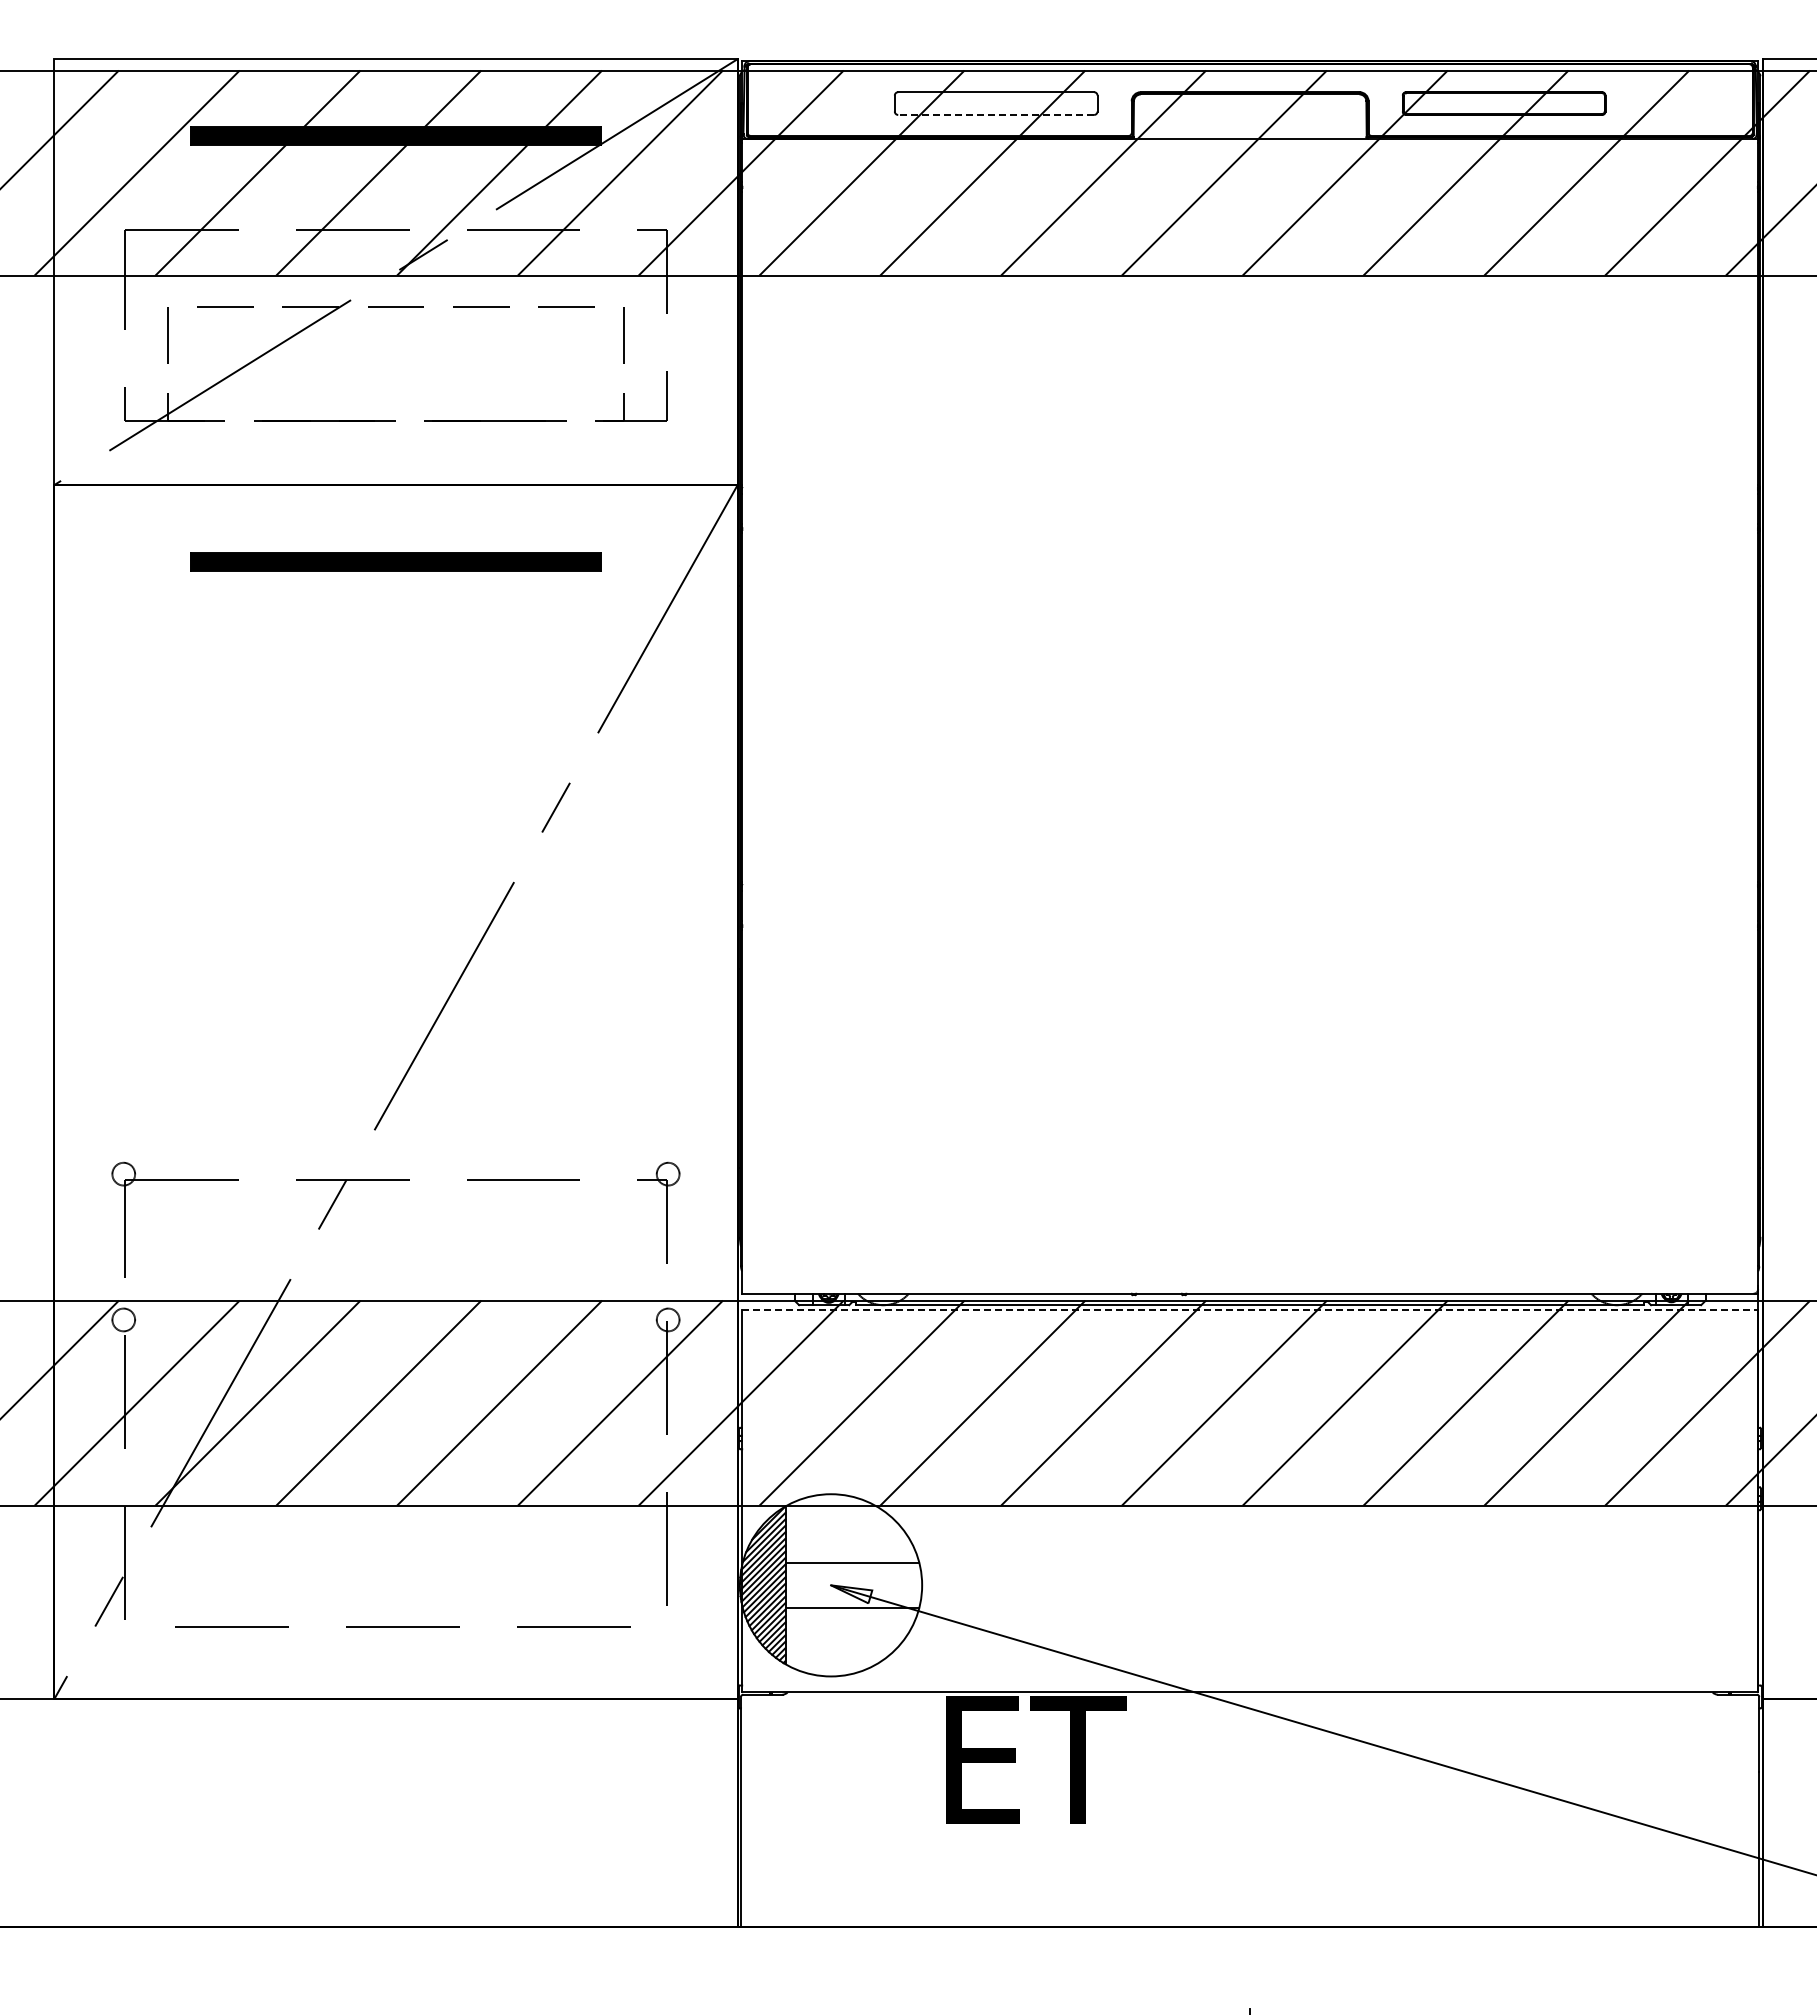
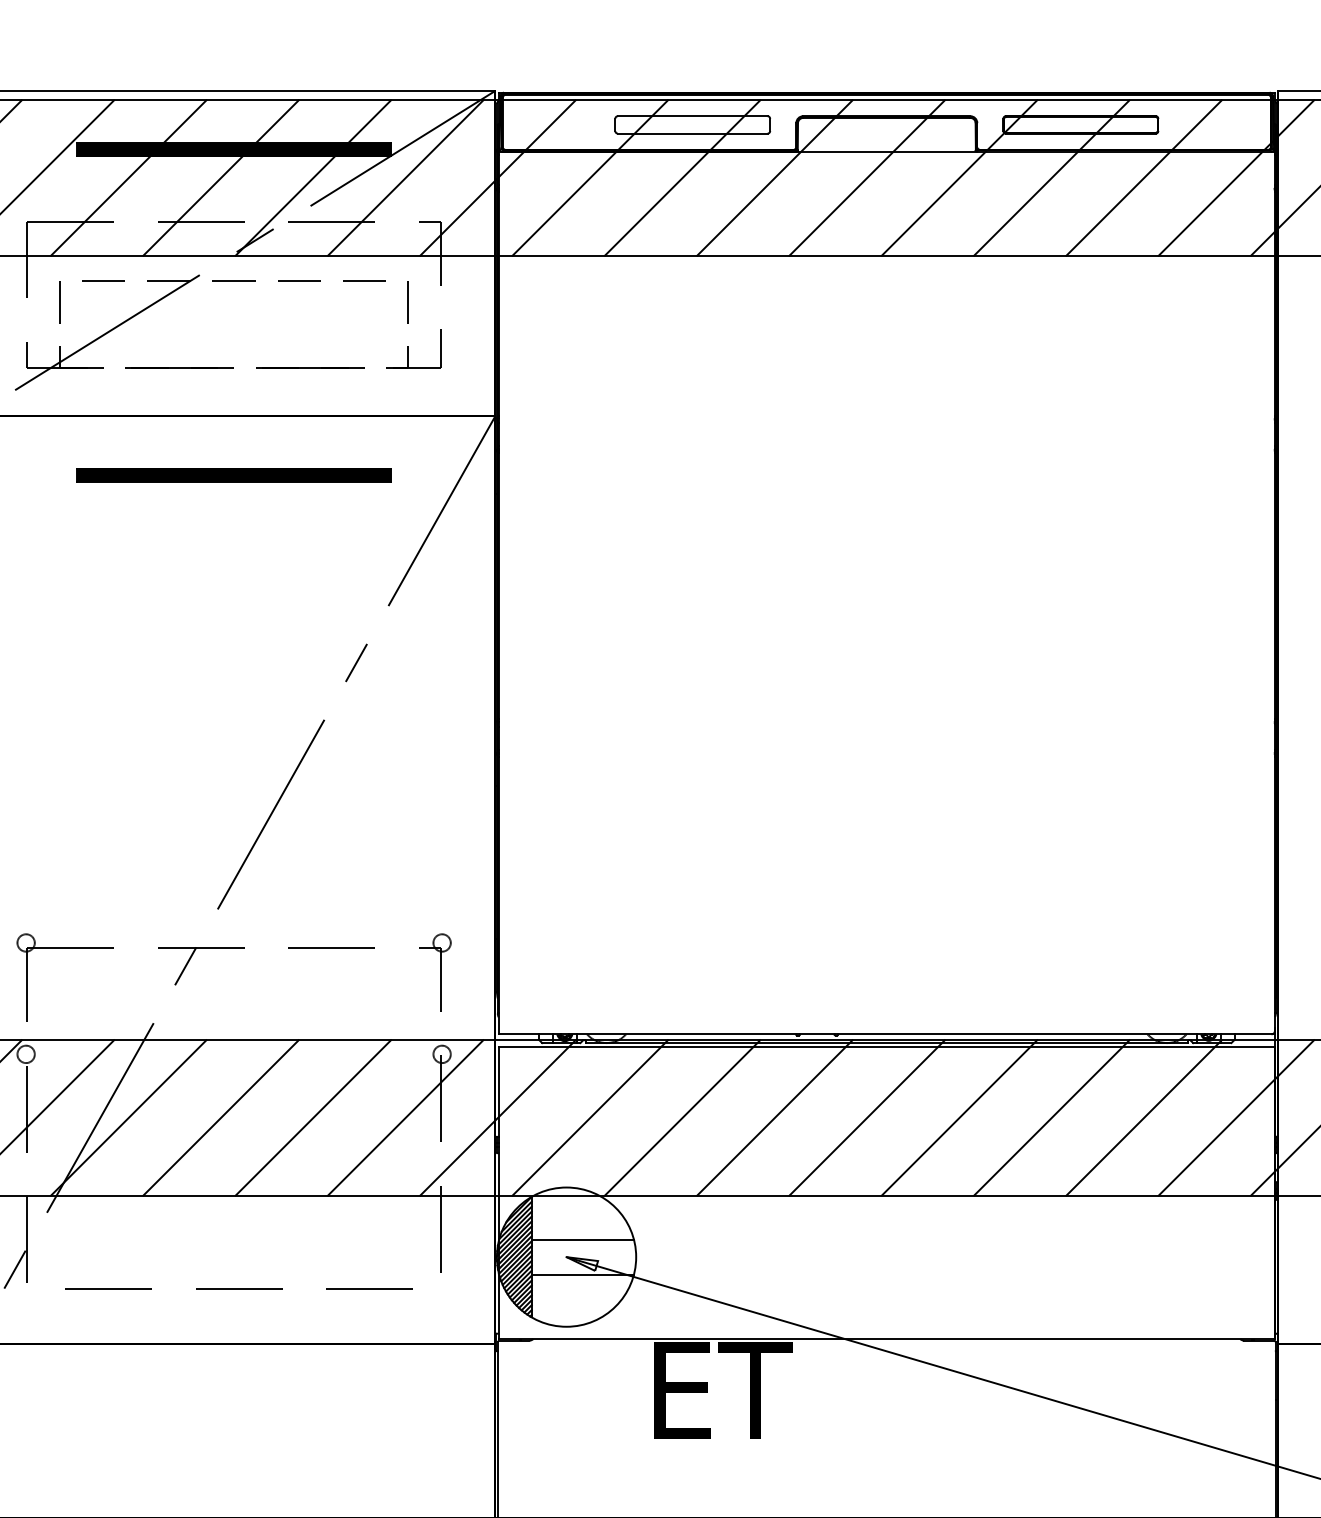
line: (996, 114) -> (692, 133), dashed -> solid
line: (1250, 1309) -> (887, 1046), dashed -> solid

